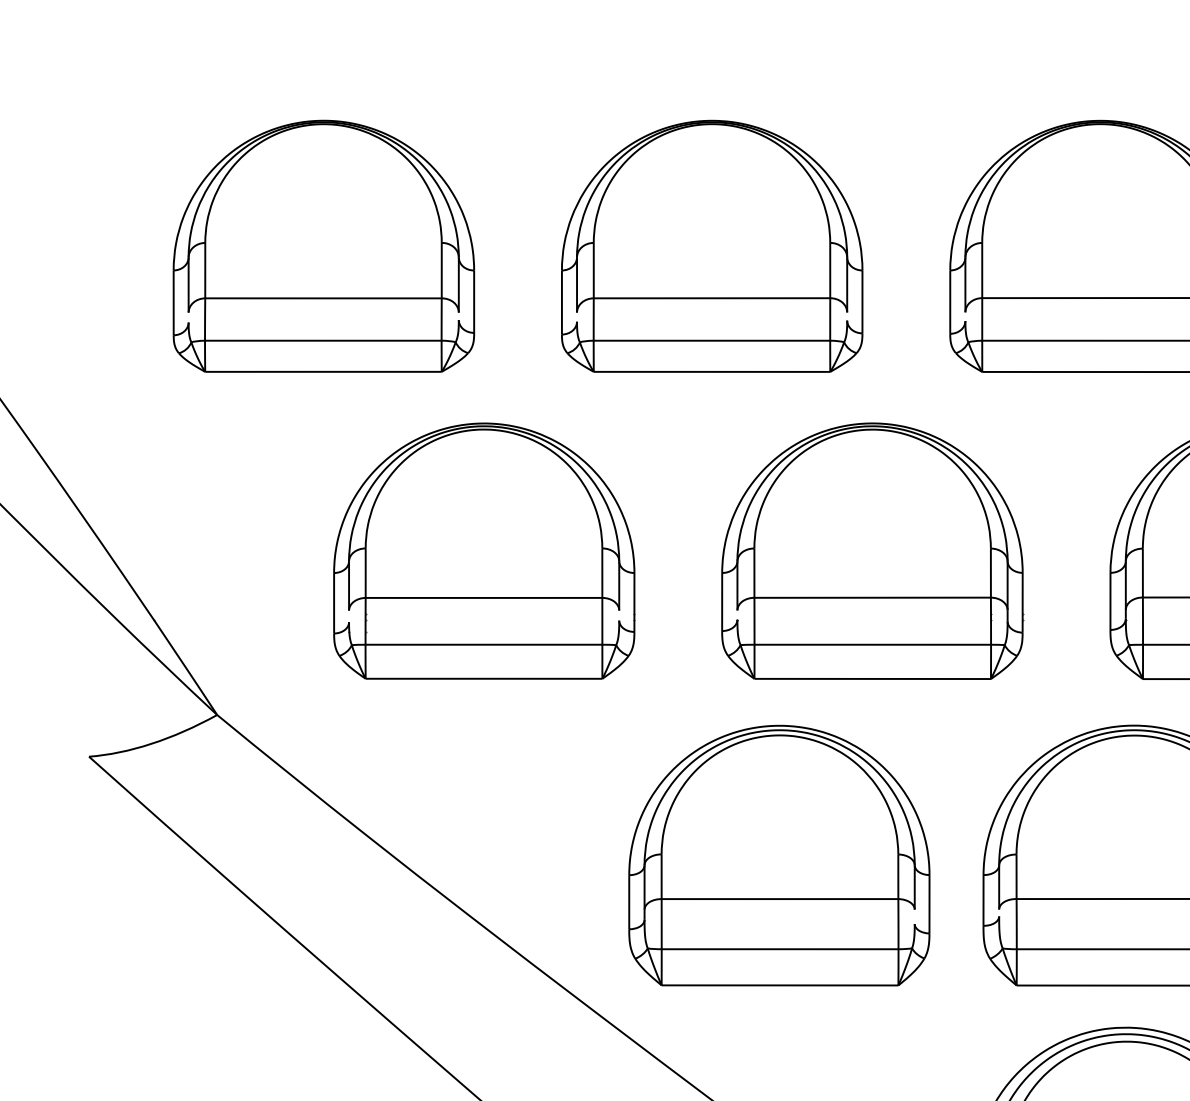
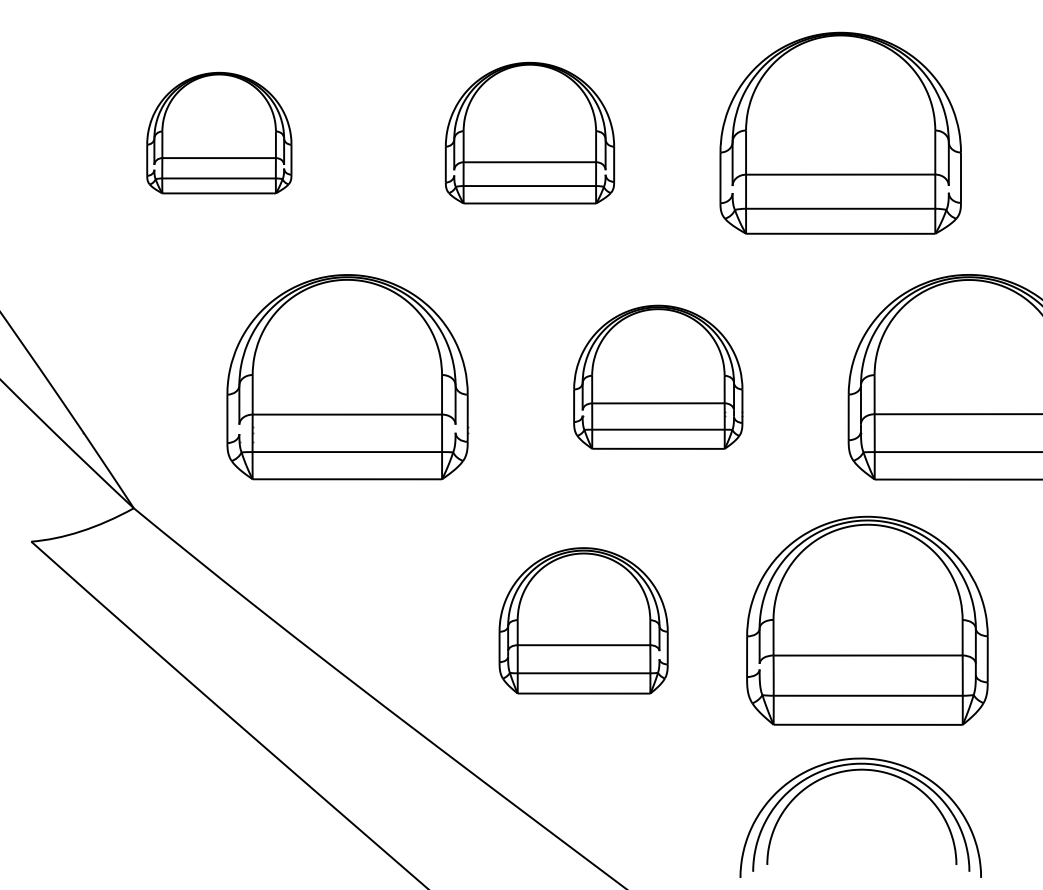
part: (324, 245) -> (219, 132), size x0.6
part: (711, 245) -> (529, 132), size x0.7
part: (872, 551) -> (658, 377), size x0.7
part: (779, 855) -> (583, 620), size x0.7

